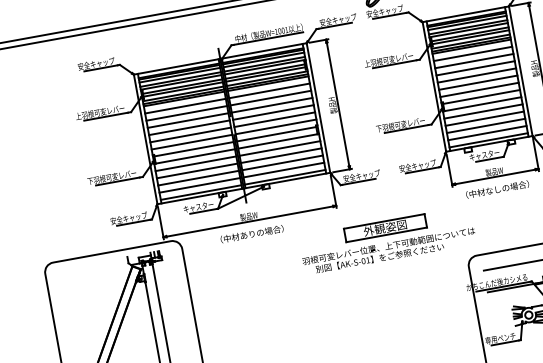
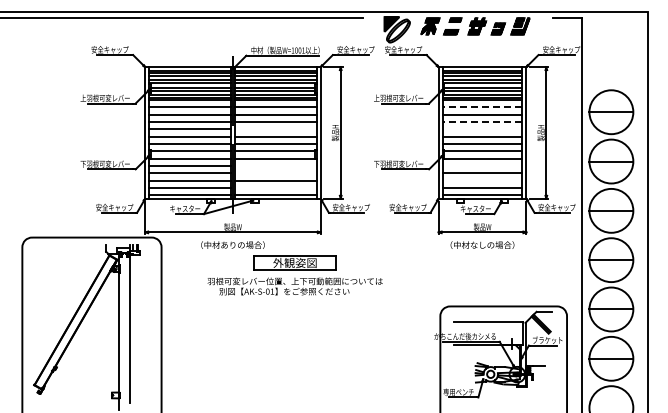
line: (473, 54) -> (482, 107), solid -> dashed
line: (475, 67) -> (482, 121), solid -> dashed
line: (476, 75) -> (482, 129), removed
line: (483, 111) -> (482, 165), removed
line: (273, 112) -> (275, 129), removed
line: (486, 125) -> (482, 180), removed
line: (279, 148) -> (275, 165), removed
line: (281, 156) -> (275, 173), removed
line: (283, 169) -> (275, 187), removed
part: (386, 240) -> (294, 275), moved

